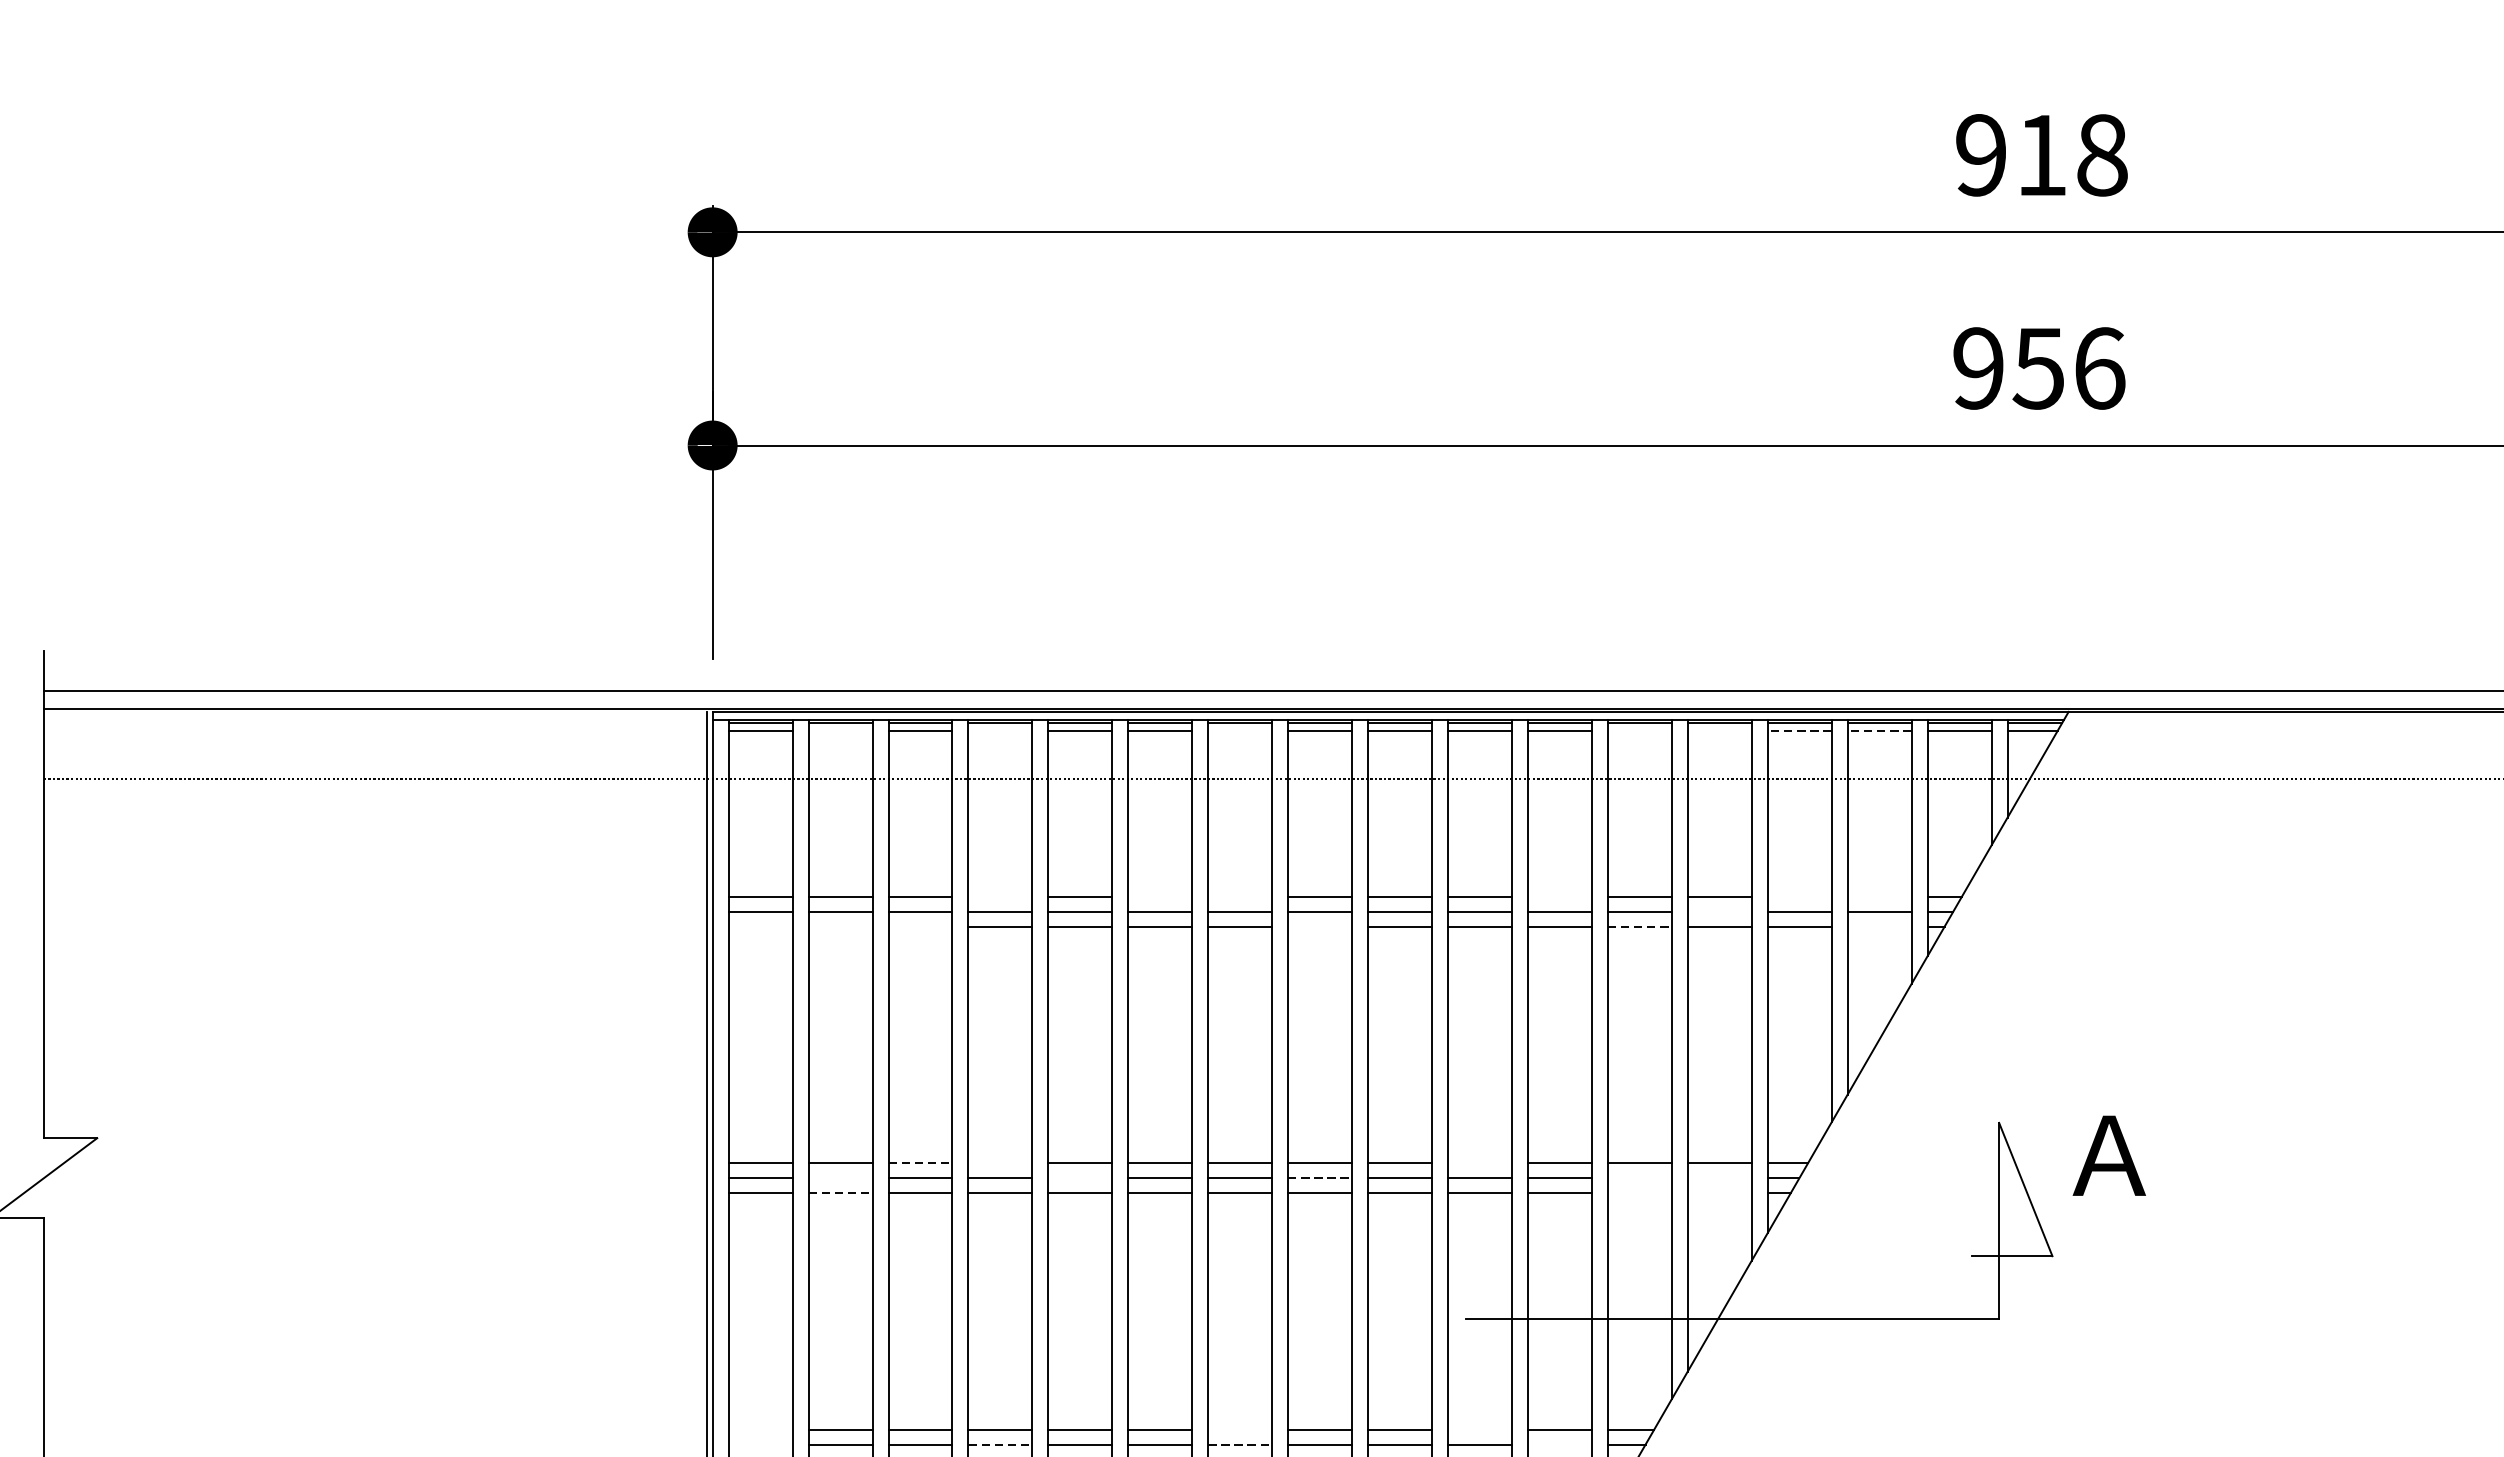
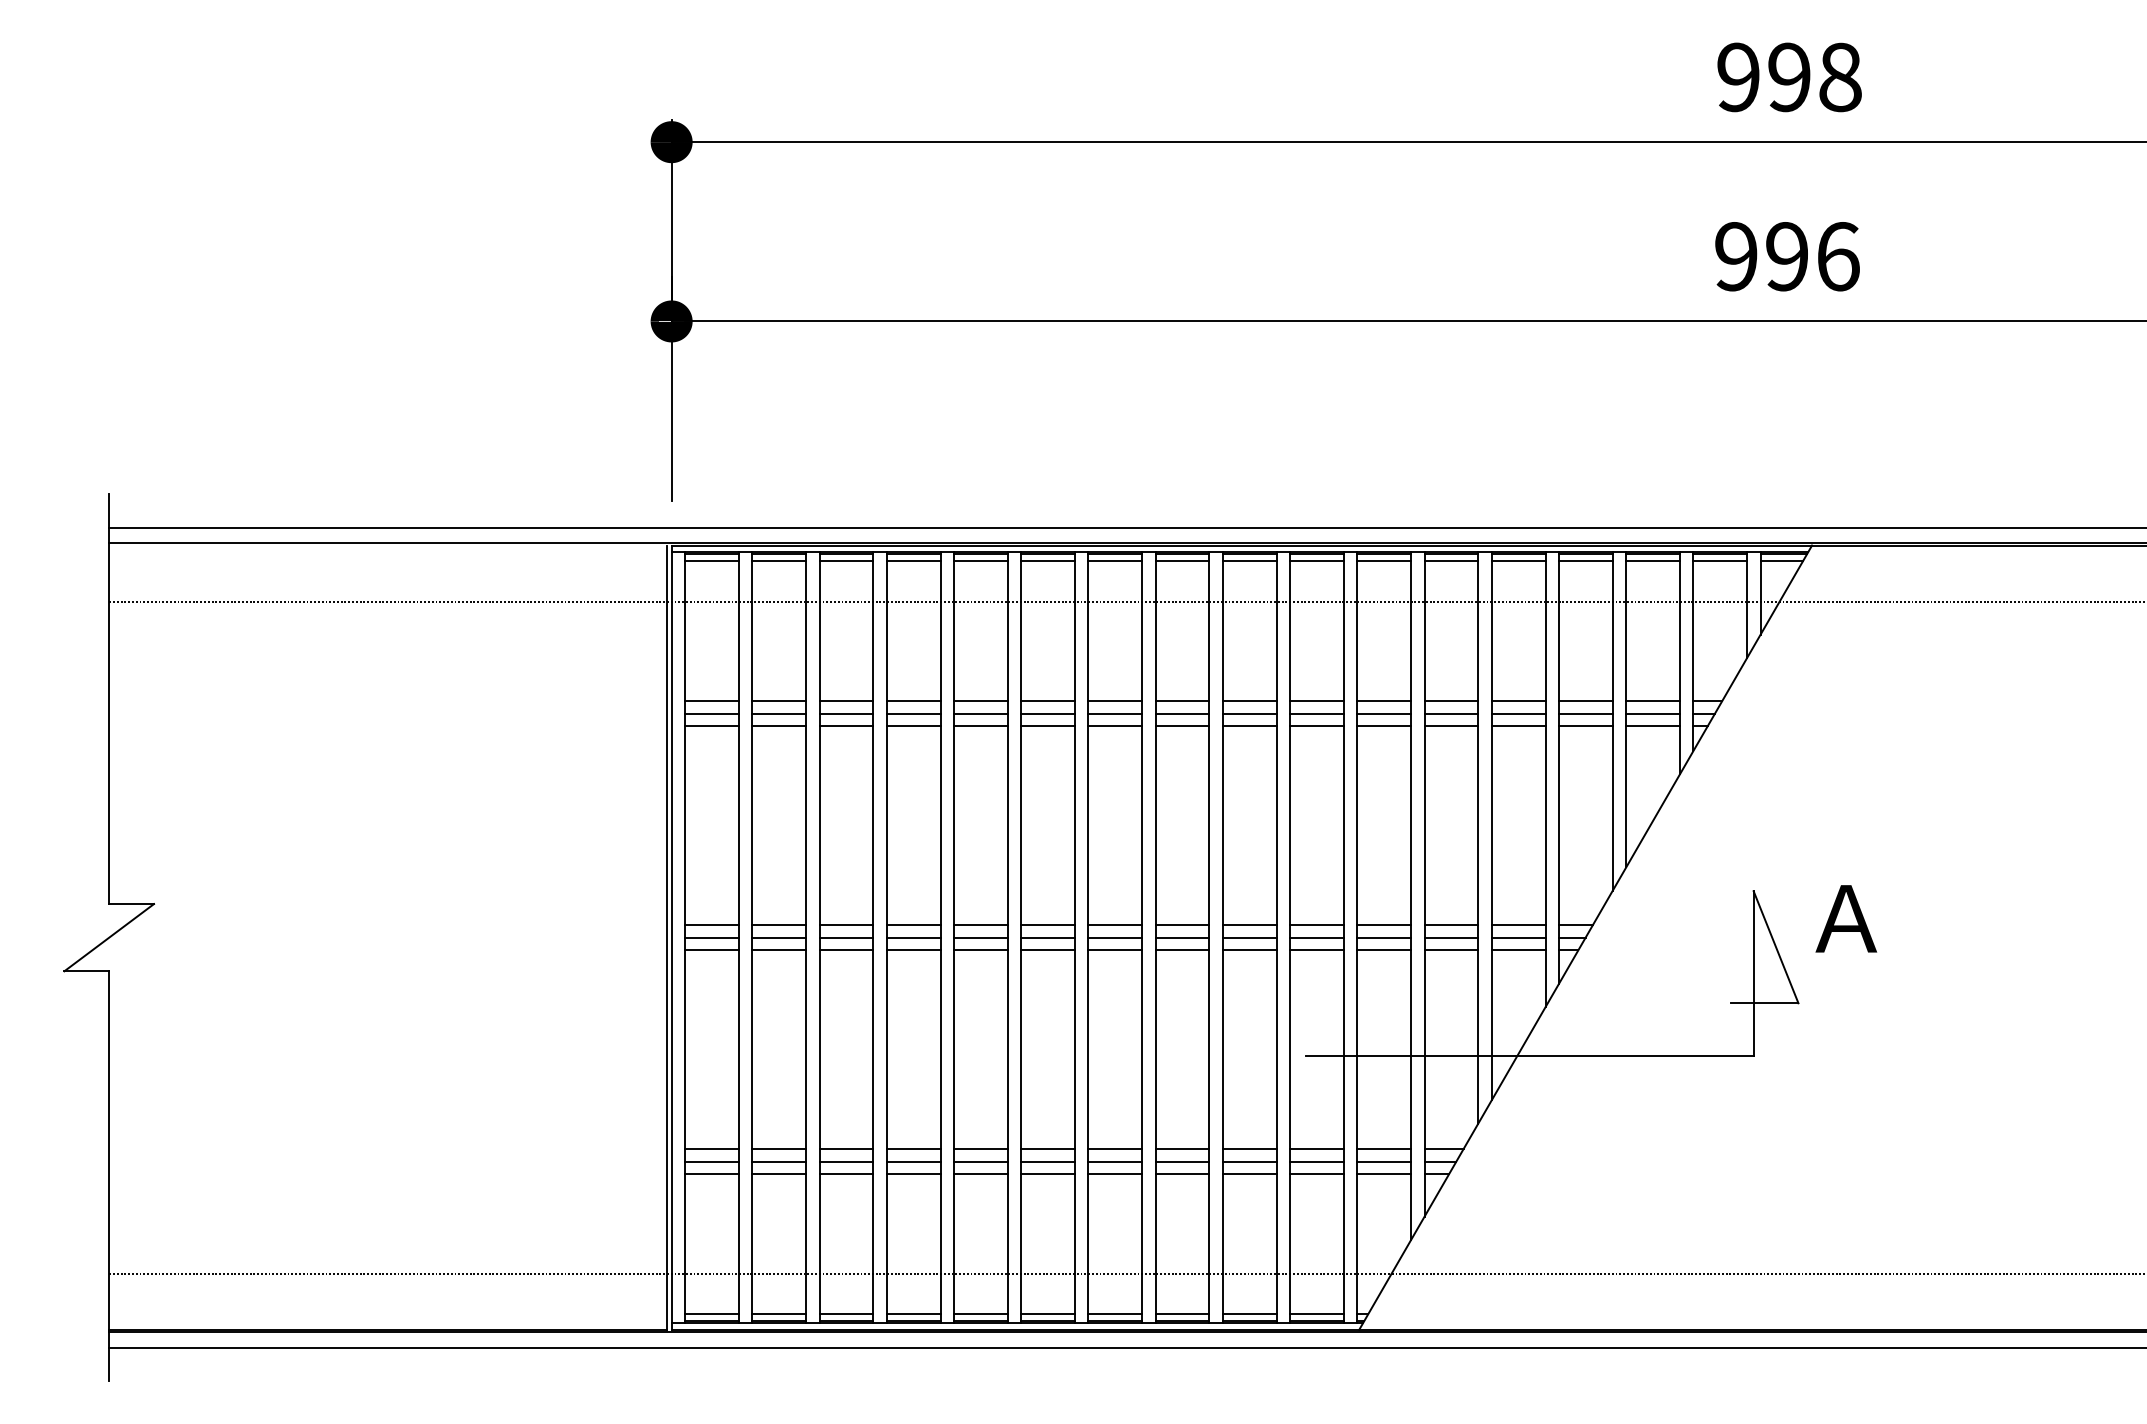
text: (2041, 155) -> (1789, 77), 918 -> 998
text: (2038, 368) -> (1786, 256), 956 -> 996
line: (840, 730) -> (779, 561), added
line: (1000, 730) -> (913, 561), added
line: (1240, 730) -> (1115, 561), added
line: (1639, 730) -> (1451, 561), added
line: (1719, 730) -> (1518, 561), added
line: (1799, 730) -> (1585, 561), dashed -> solid
line: (1880, 730) -> (1653, 561), dashed -> solid
line: (1000, 896) -> (913, 700), added
line: (1159, 896) -> (1047, 700), added
line: (1240, 896) -> (1115, 700), added
line: (1560, 896) -> (1384, 700), added
line: (1799, 896) -> (1585, 700), added
line: (1880, 896) -> (1653, 700), added
line: (1719, 911) -> (1518, 713), added
line: (760, 927) -> (711, 726), added
line: (840, 927) -> (779, 726), added
line: (920, 927) -> (846, 726), added
line: (1320, 927) -> (1182, 726), added
line: (1639, 927) -> (1451, 726), dashed -> solid
line: (1880, 927) -> (1653, 726), added
line: (920, 1163) -> (846, 925), dashed -> solid
line: (1000, 1163) -> (913, 925), added
line: (1479, 1163) -> (1316, 925), added
line: (840, 1177) -> (779, 937), added
line: (1079, 1177) -> (980, 937), added
line: (1320, 1177) -> (1182, 937), dashed -> solid
line: (1639, 1177) -> (1451, 937), added
line: (1719, 1177) -> (1518, 937), added
line: (840, 1193) -> (779, 950), dashed -> solid
line: (1639, 1193) -> (1451, 950), added
line: (1719, 1193) -> (1518, 950), added
line: (760, 1430) -> (711, 1149), added
line: (1240, 1430) -> (1115, 1149), added
line: (1479, 1430) -> (1316, 1149), added
line: (760, 1444) -> (711, 1161), added
line: (1000, 1444) -> (913, 1161), dashed -> solid
line: (1240, 1444) -> (1115, 1161), dashed -> solid
line: (1560, 1444) -> (1384, 1161), added

